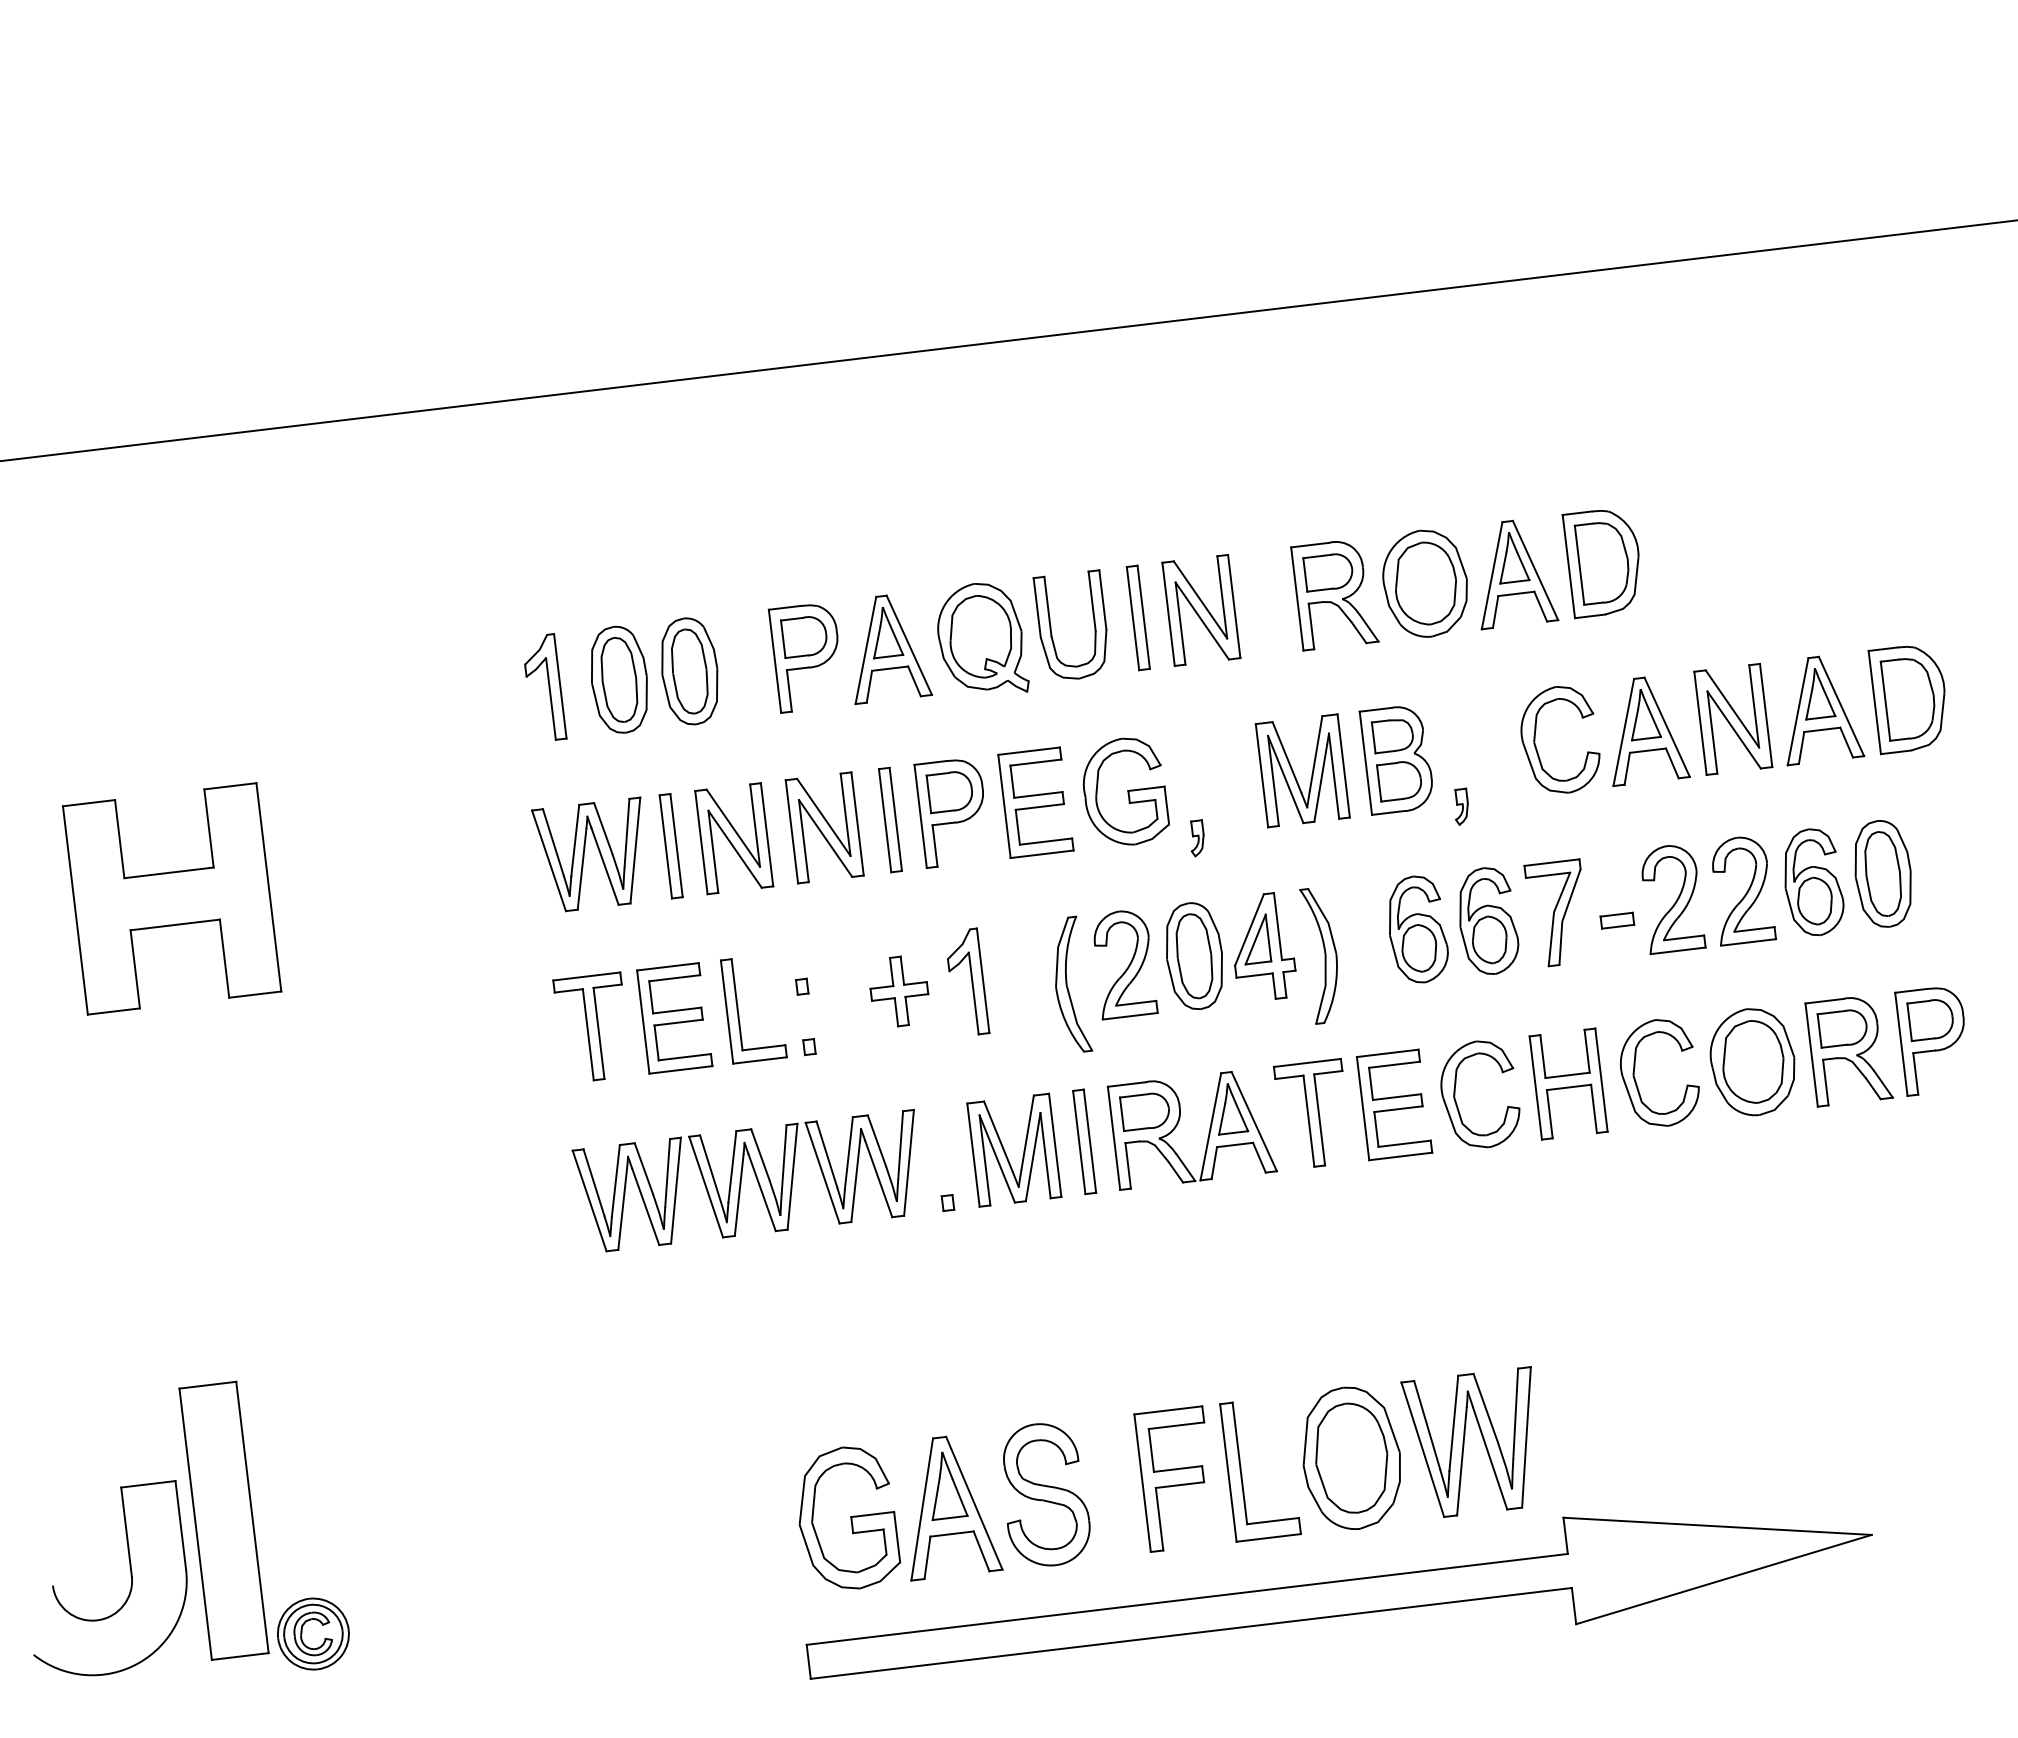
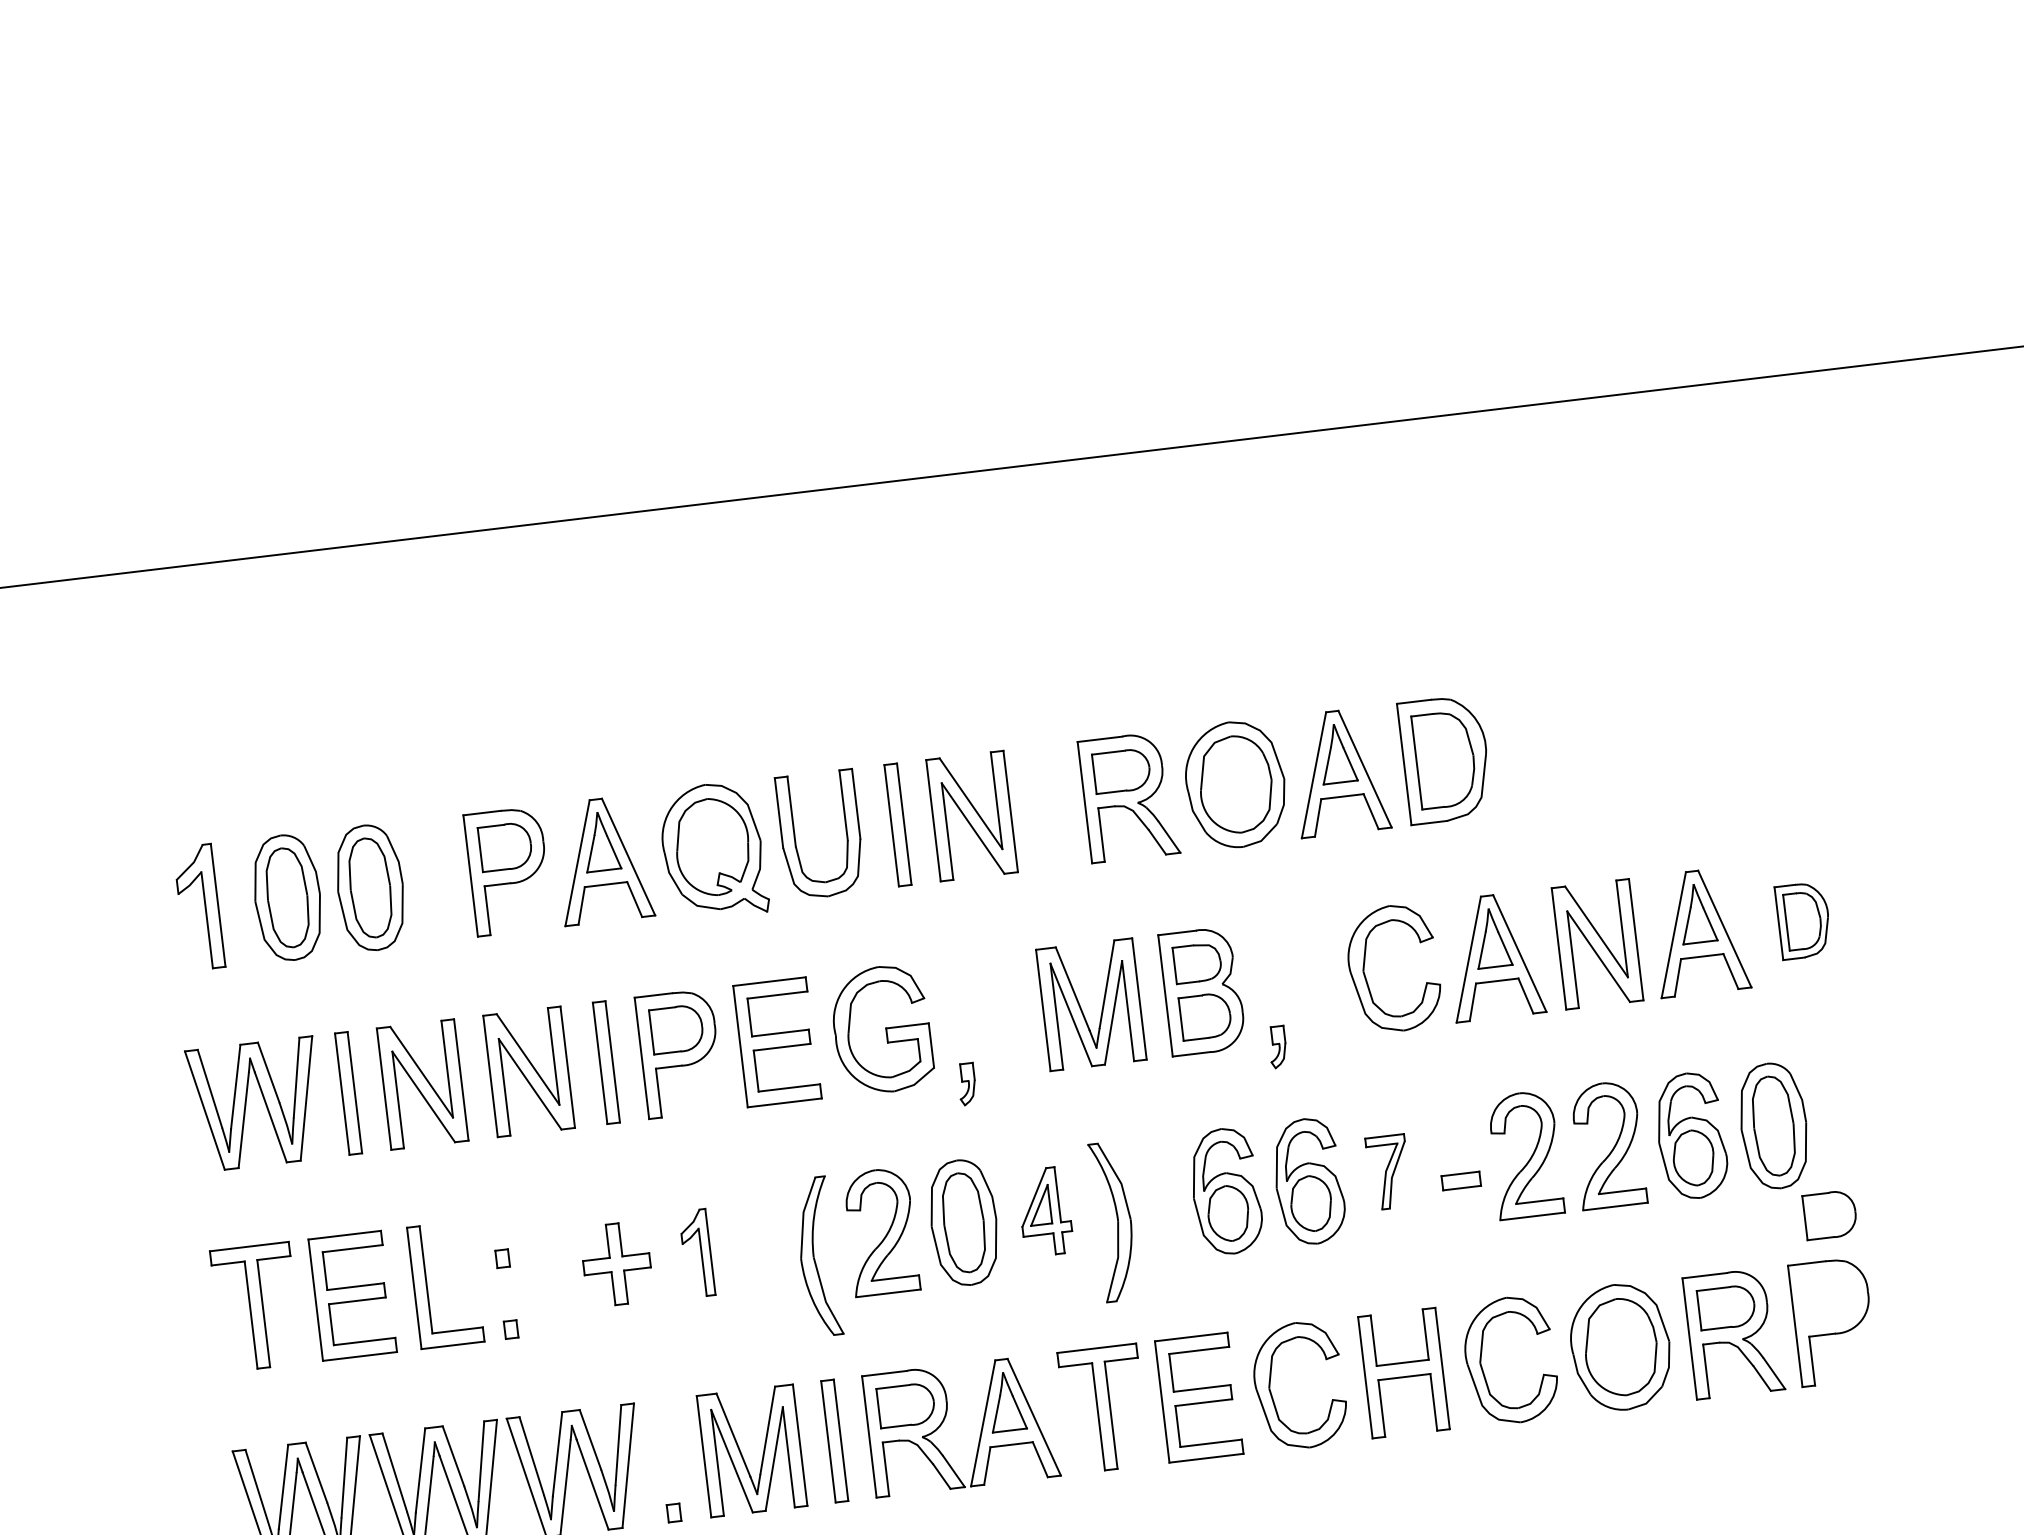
part: (1906, 700) -> (1801, 922), size x0.6
part: (1552, 912) -> (1384, 1171), size x0.6
part: (1265, 945) -> (1047, 1210), size x0.7
part: (968, 981) -> (698, 1252), size x0.7
part: (1929, 1020) -> (1828, 1216), moved

